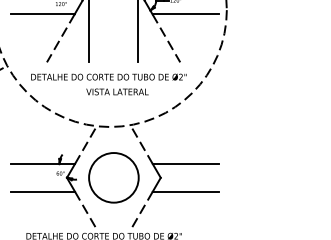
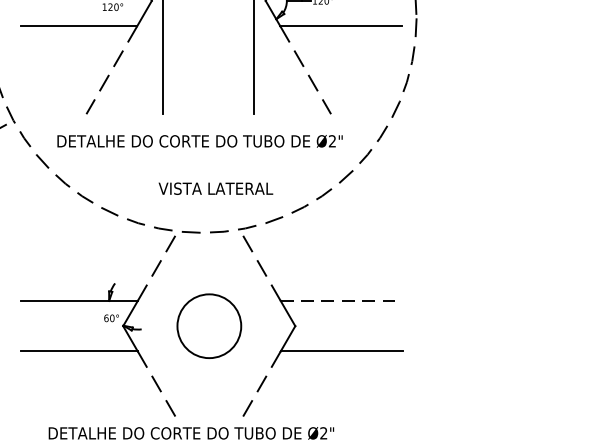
text: (117, 91) -> (215, 187), moved
line: (186, 164) -> (342, 301), solid -> dashed
circle: (113, 177) -> (208, 325), size x0.7

